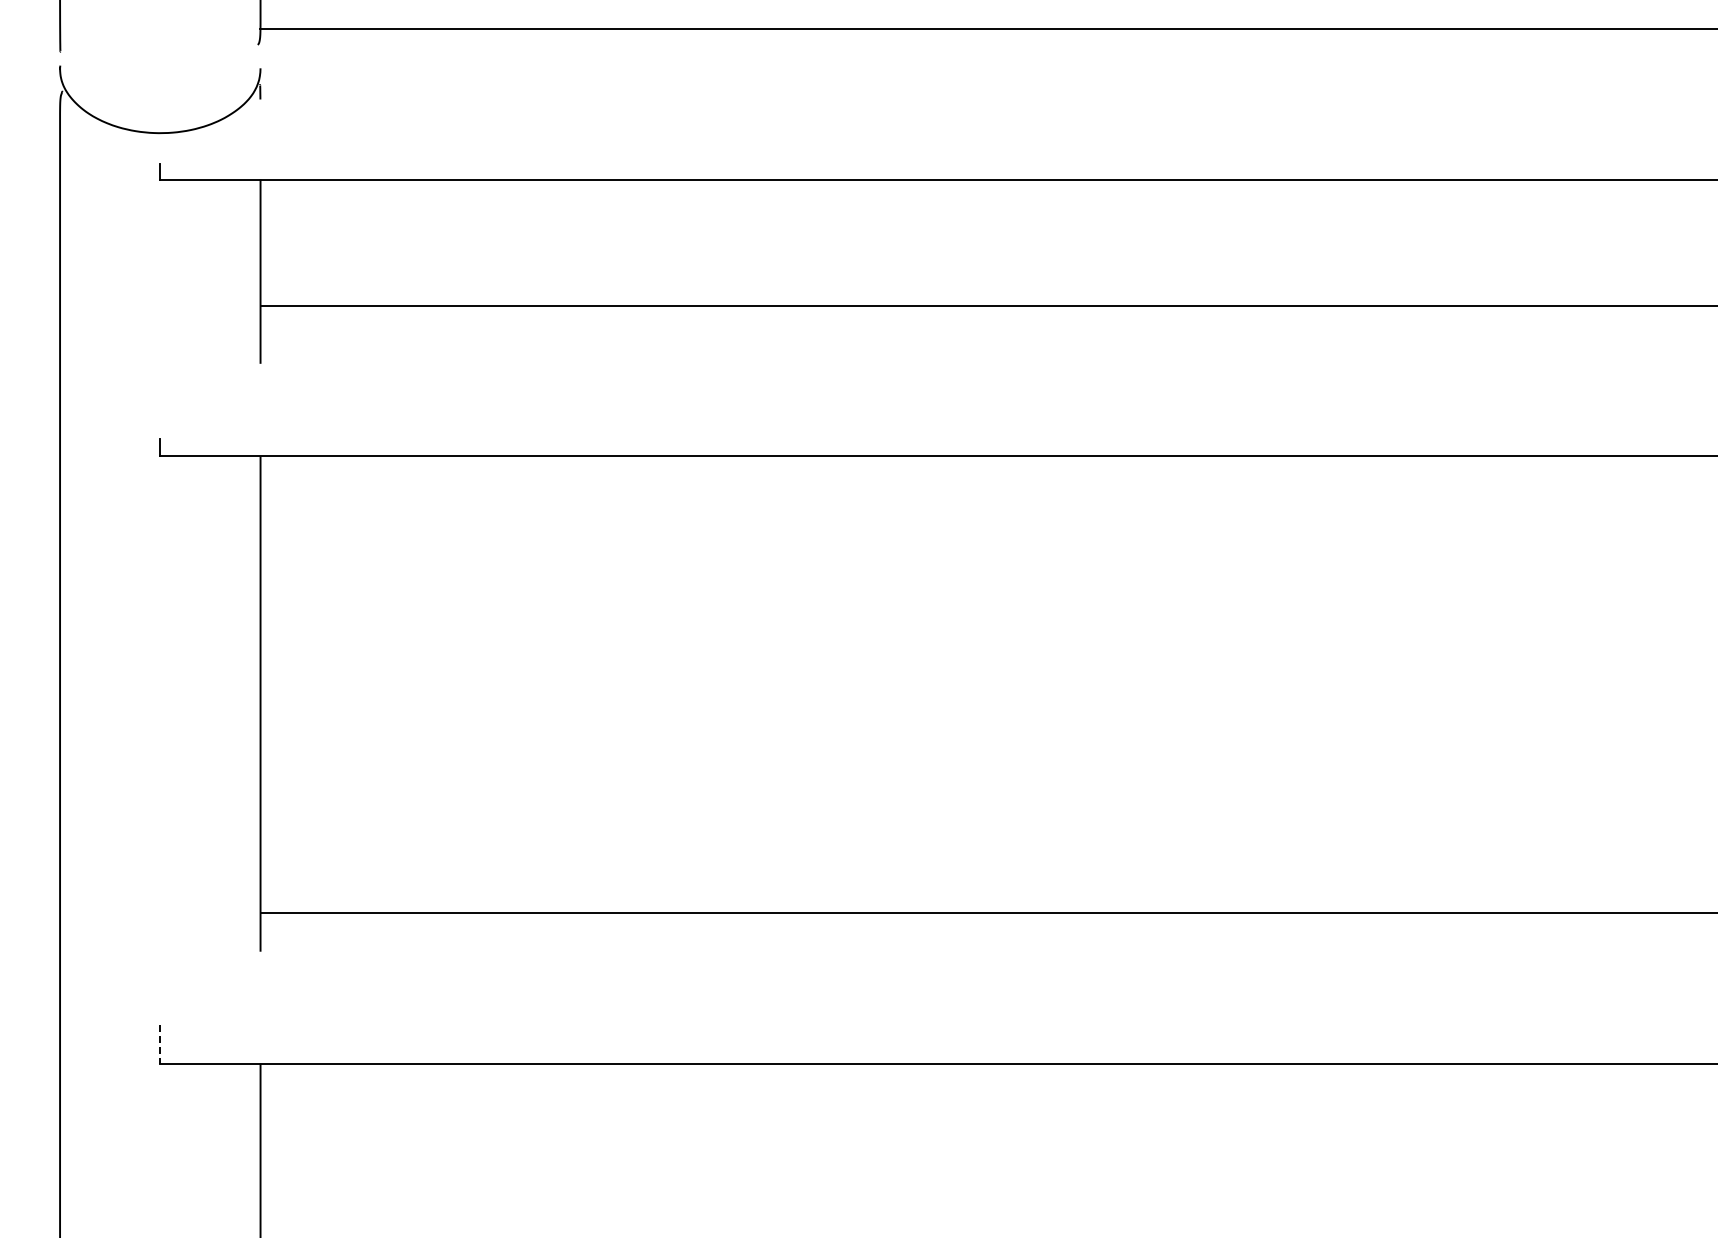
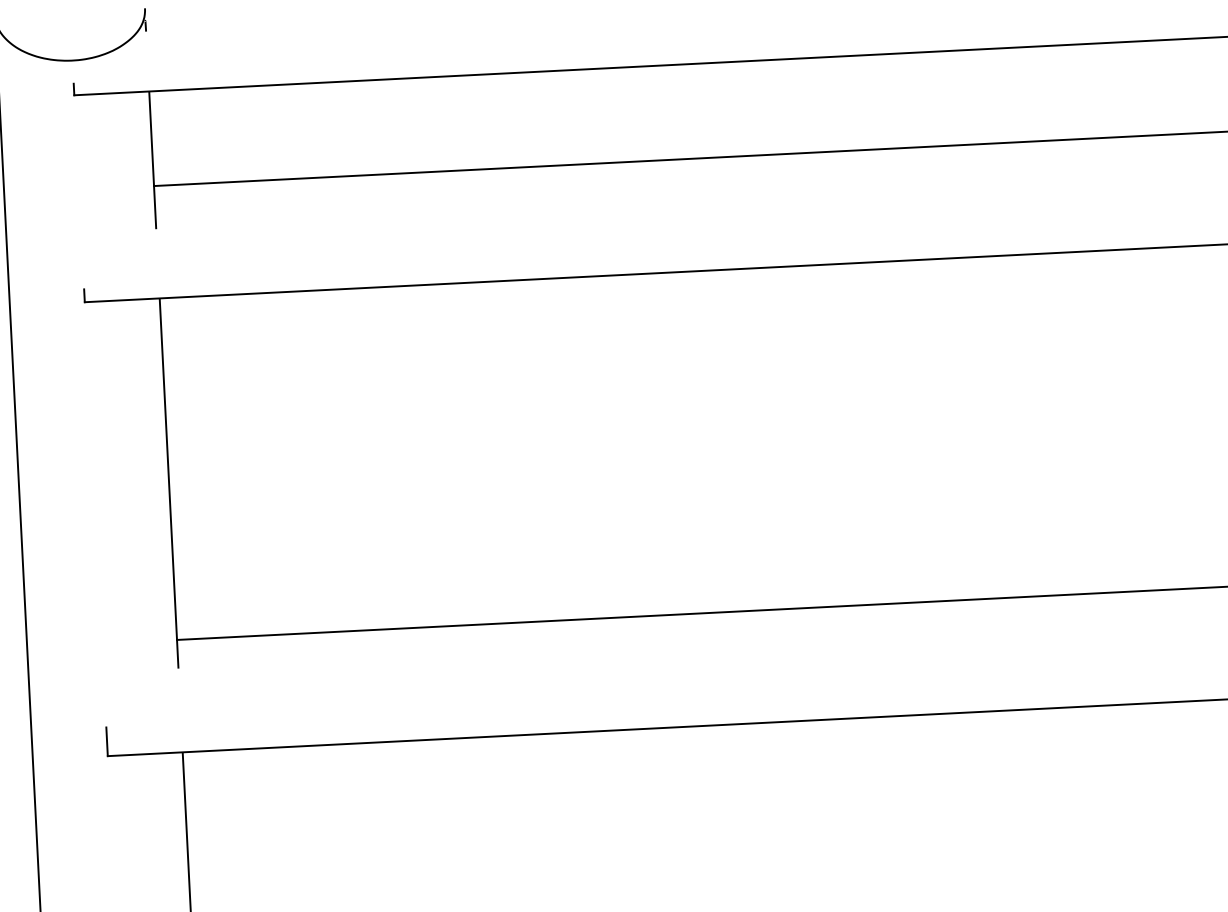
line: (160, 1045) -> (107, 742), dashed -> solid

